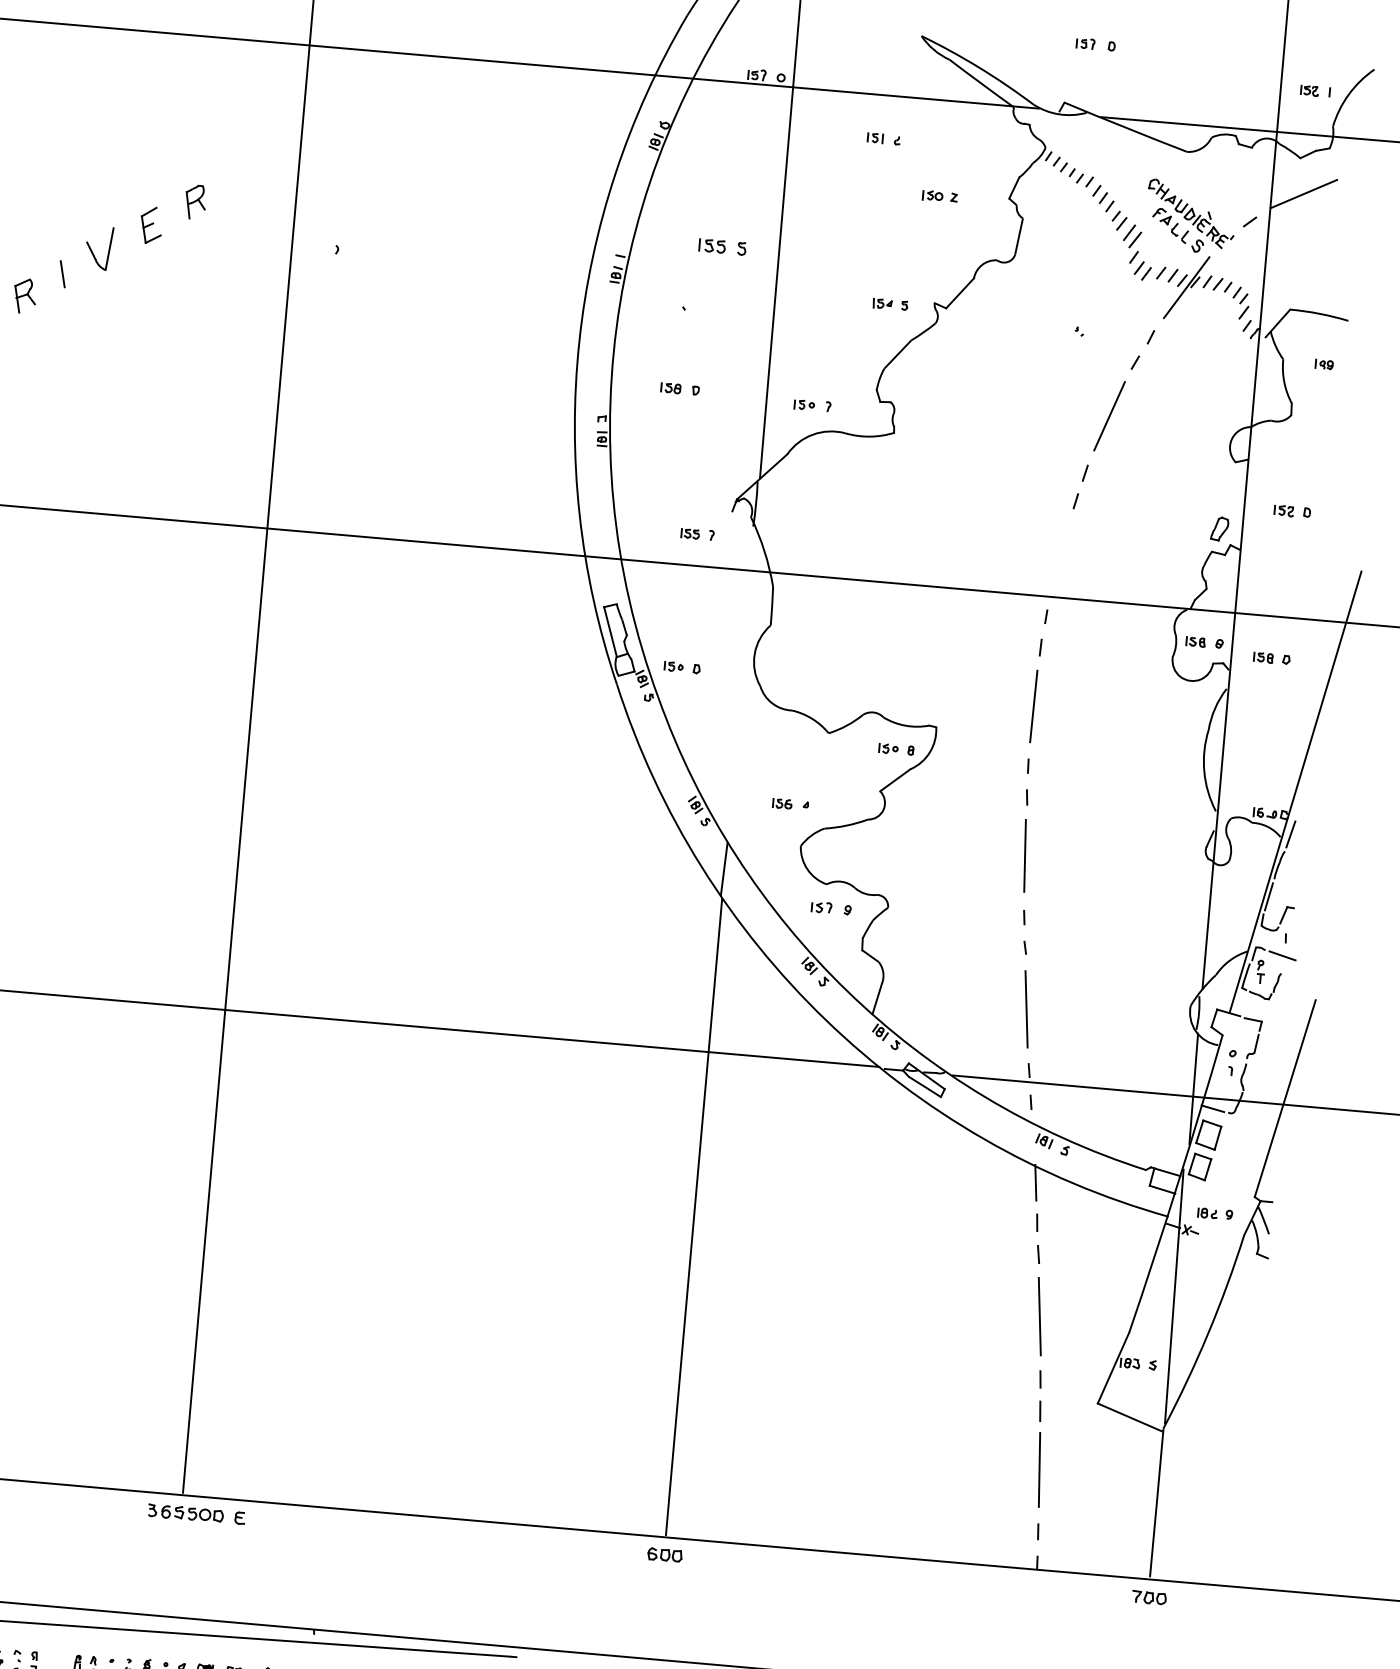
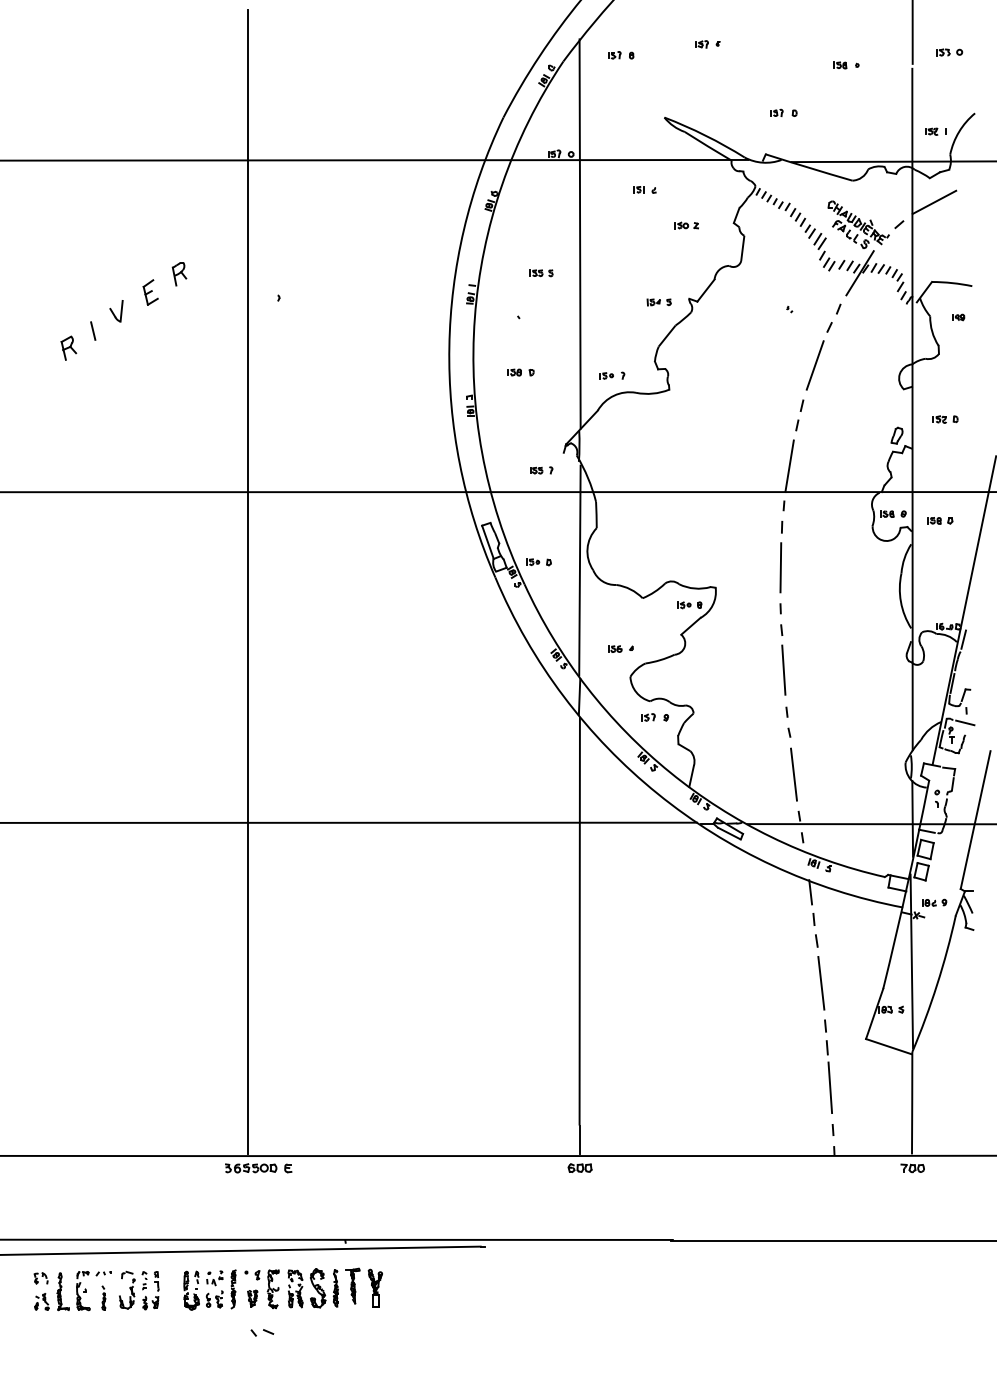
part: (722, 247) -> (541, 273), size x0.71
part: (99, 248) -> (116, 311), size x0.71
line: (1059, 560) -> (789, 466), added
line: (740, 684) -> (579, 570), added

